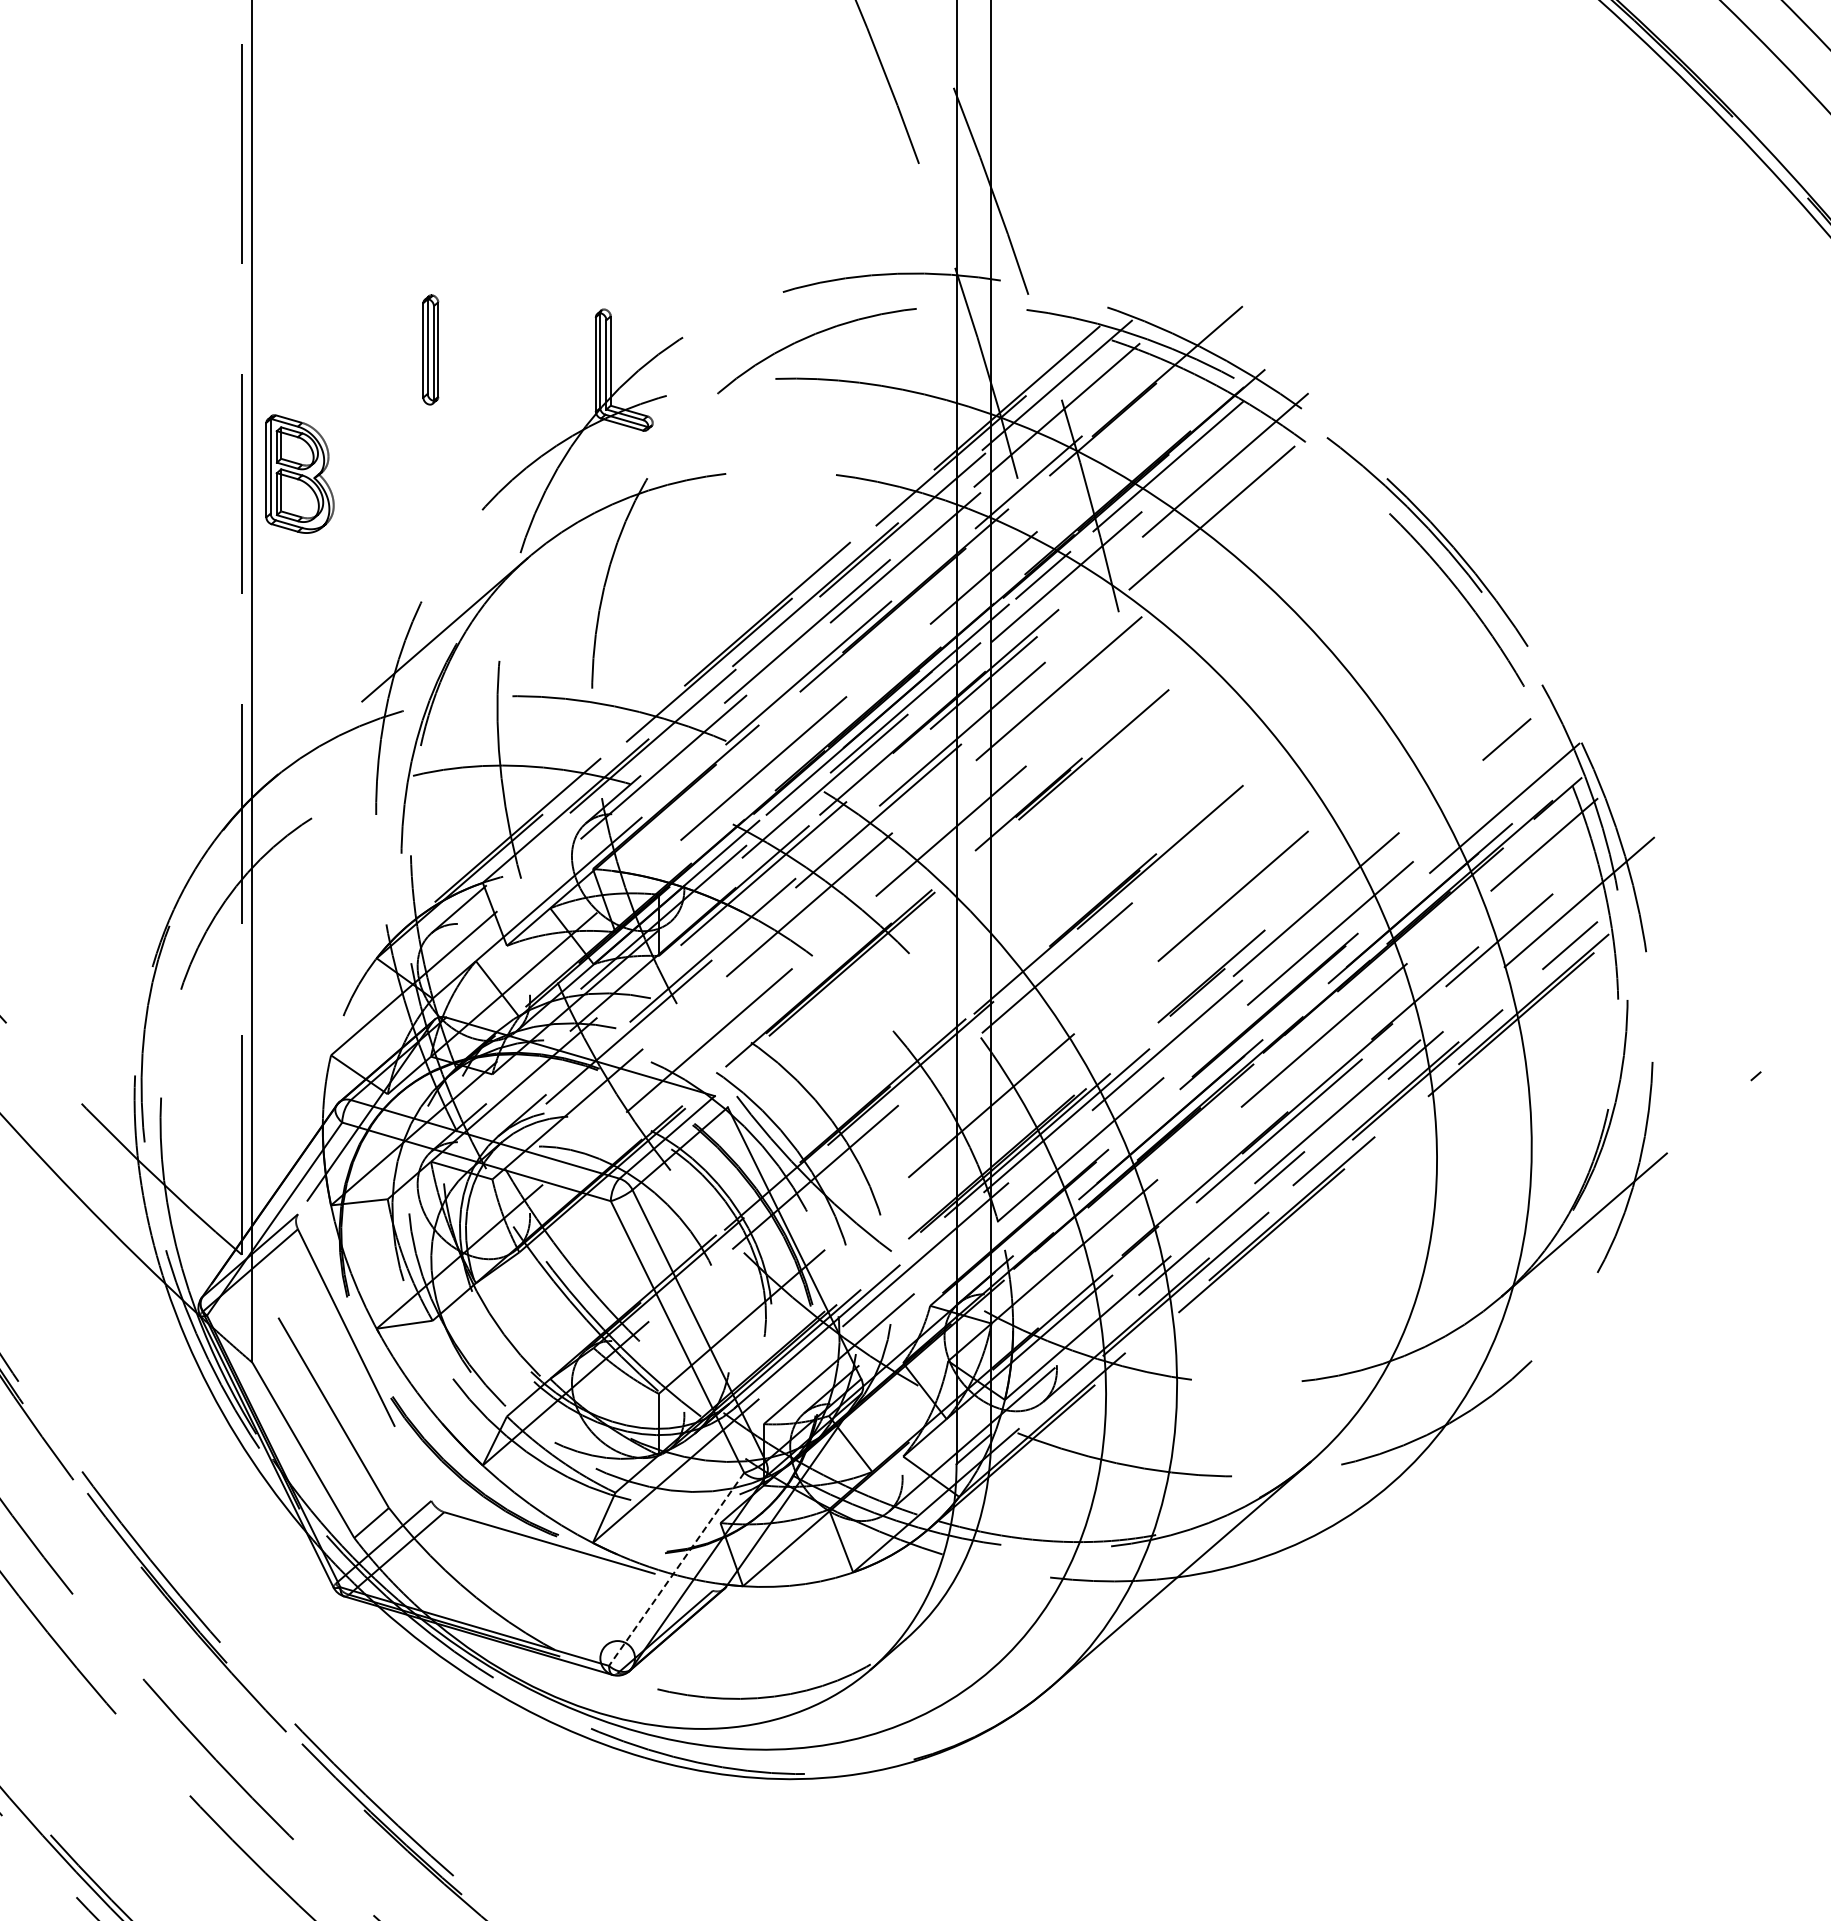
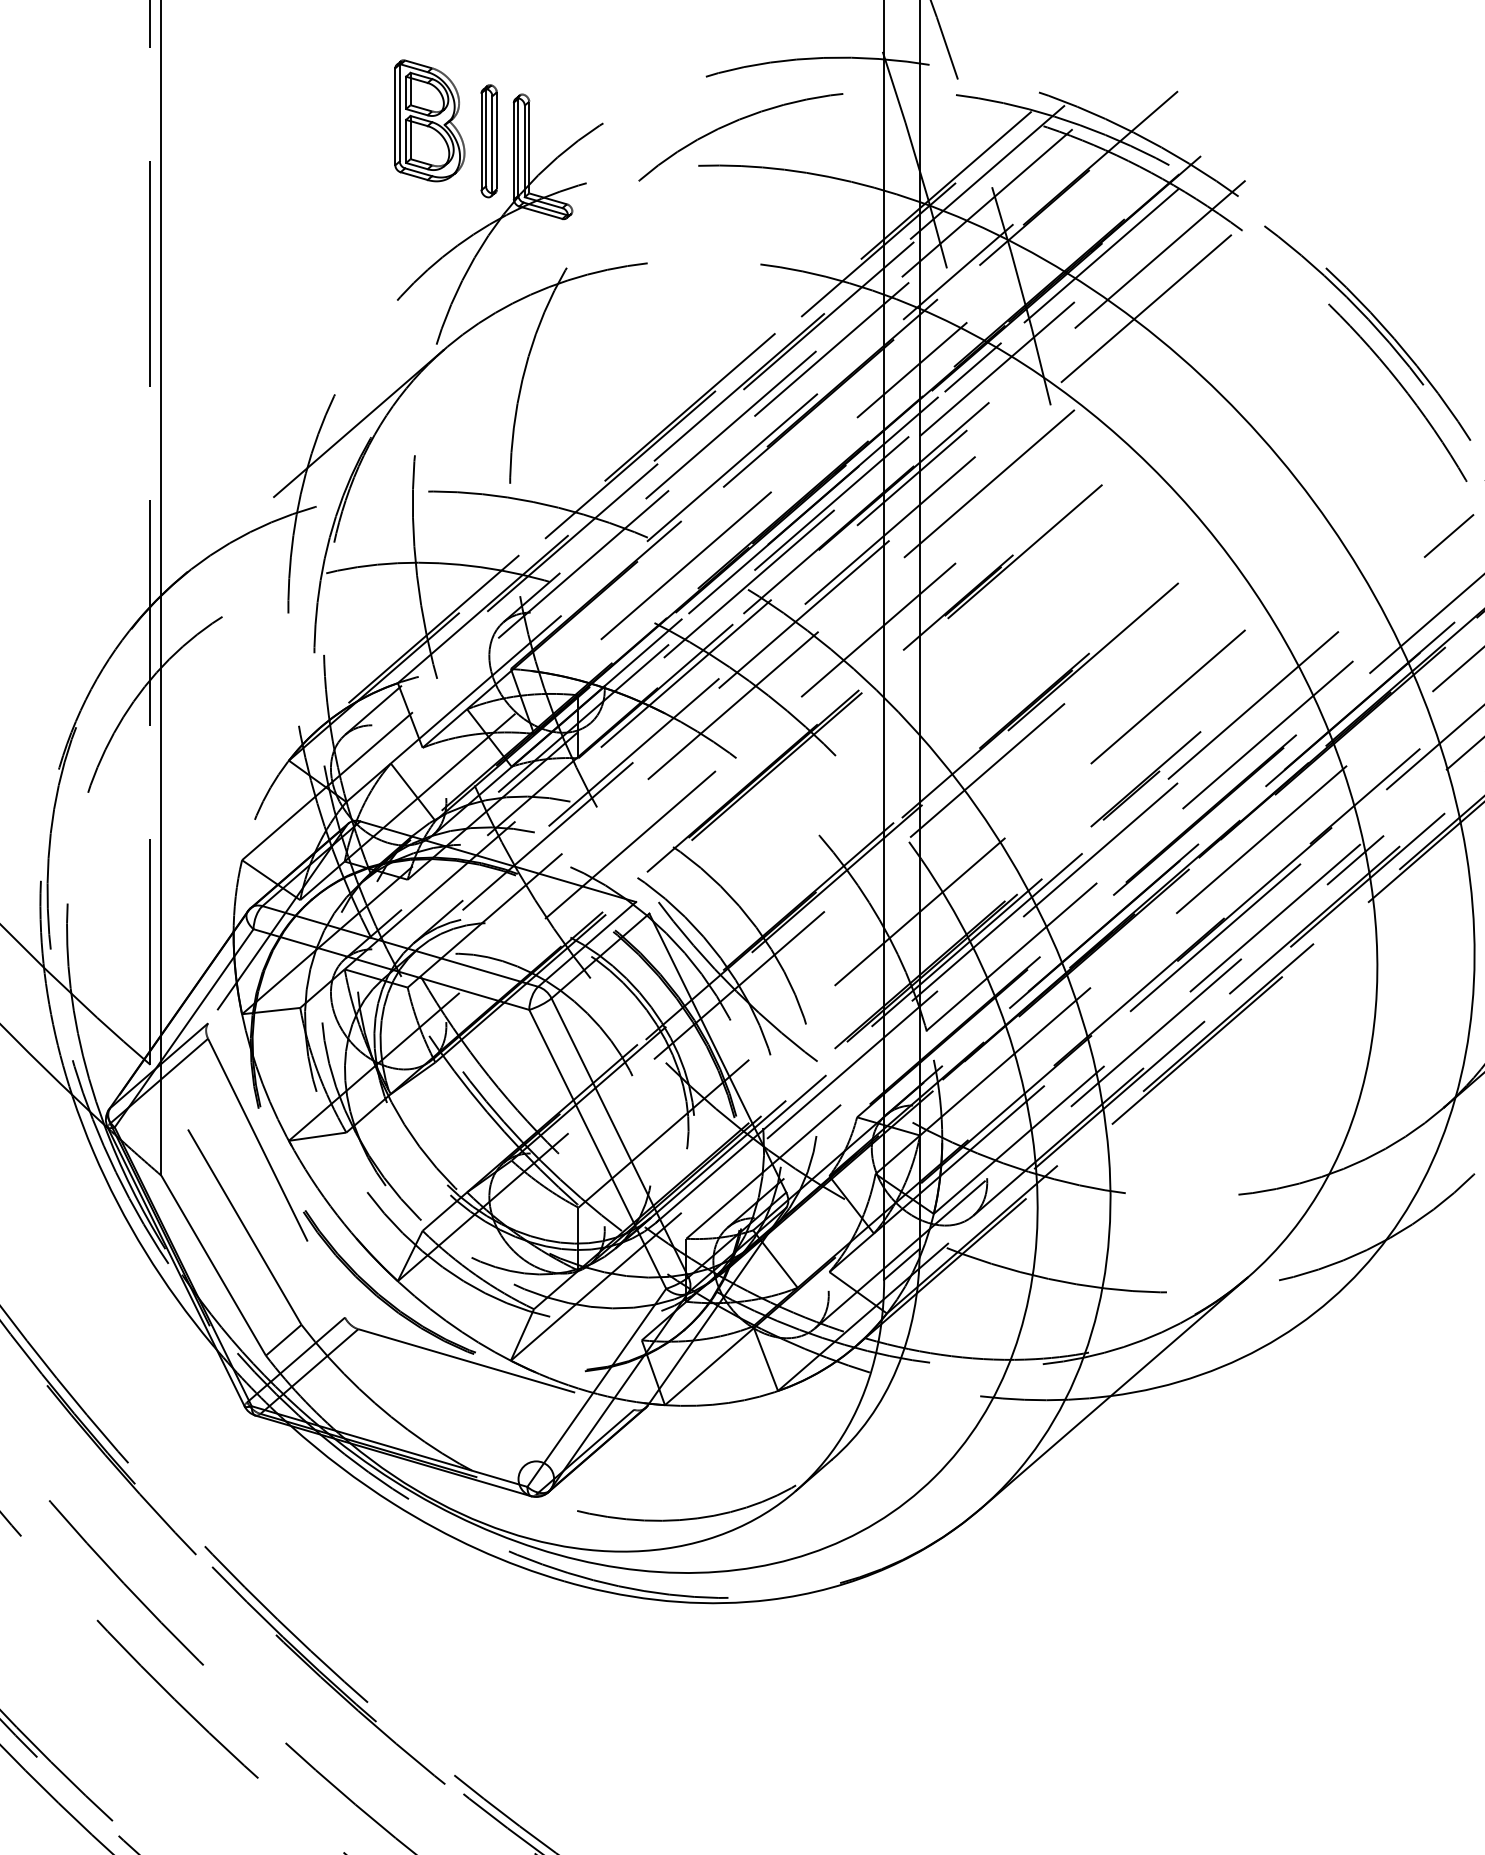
part: (430, 349) -> (488, 140), moved
part: (299, 473) -> (429, 120), moved
line: (676, 1569) -> (596, 1387), dashed -> solid

